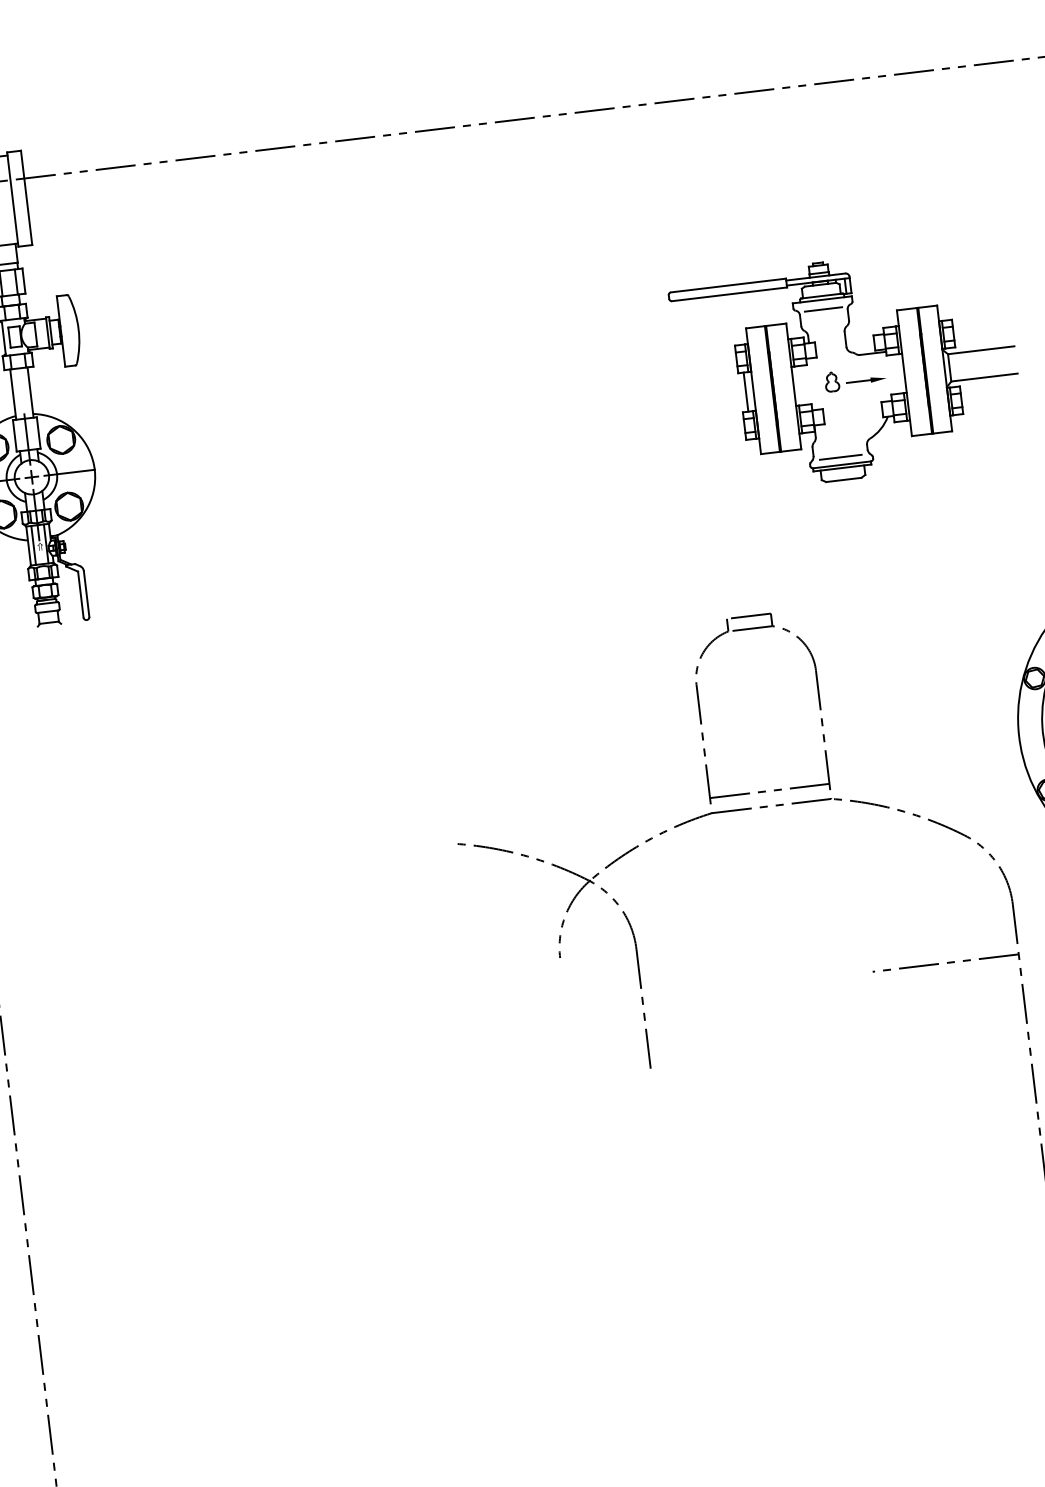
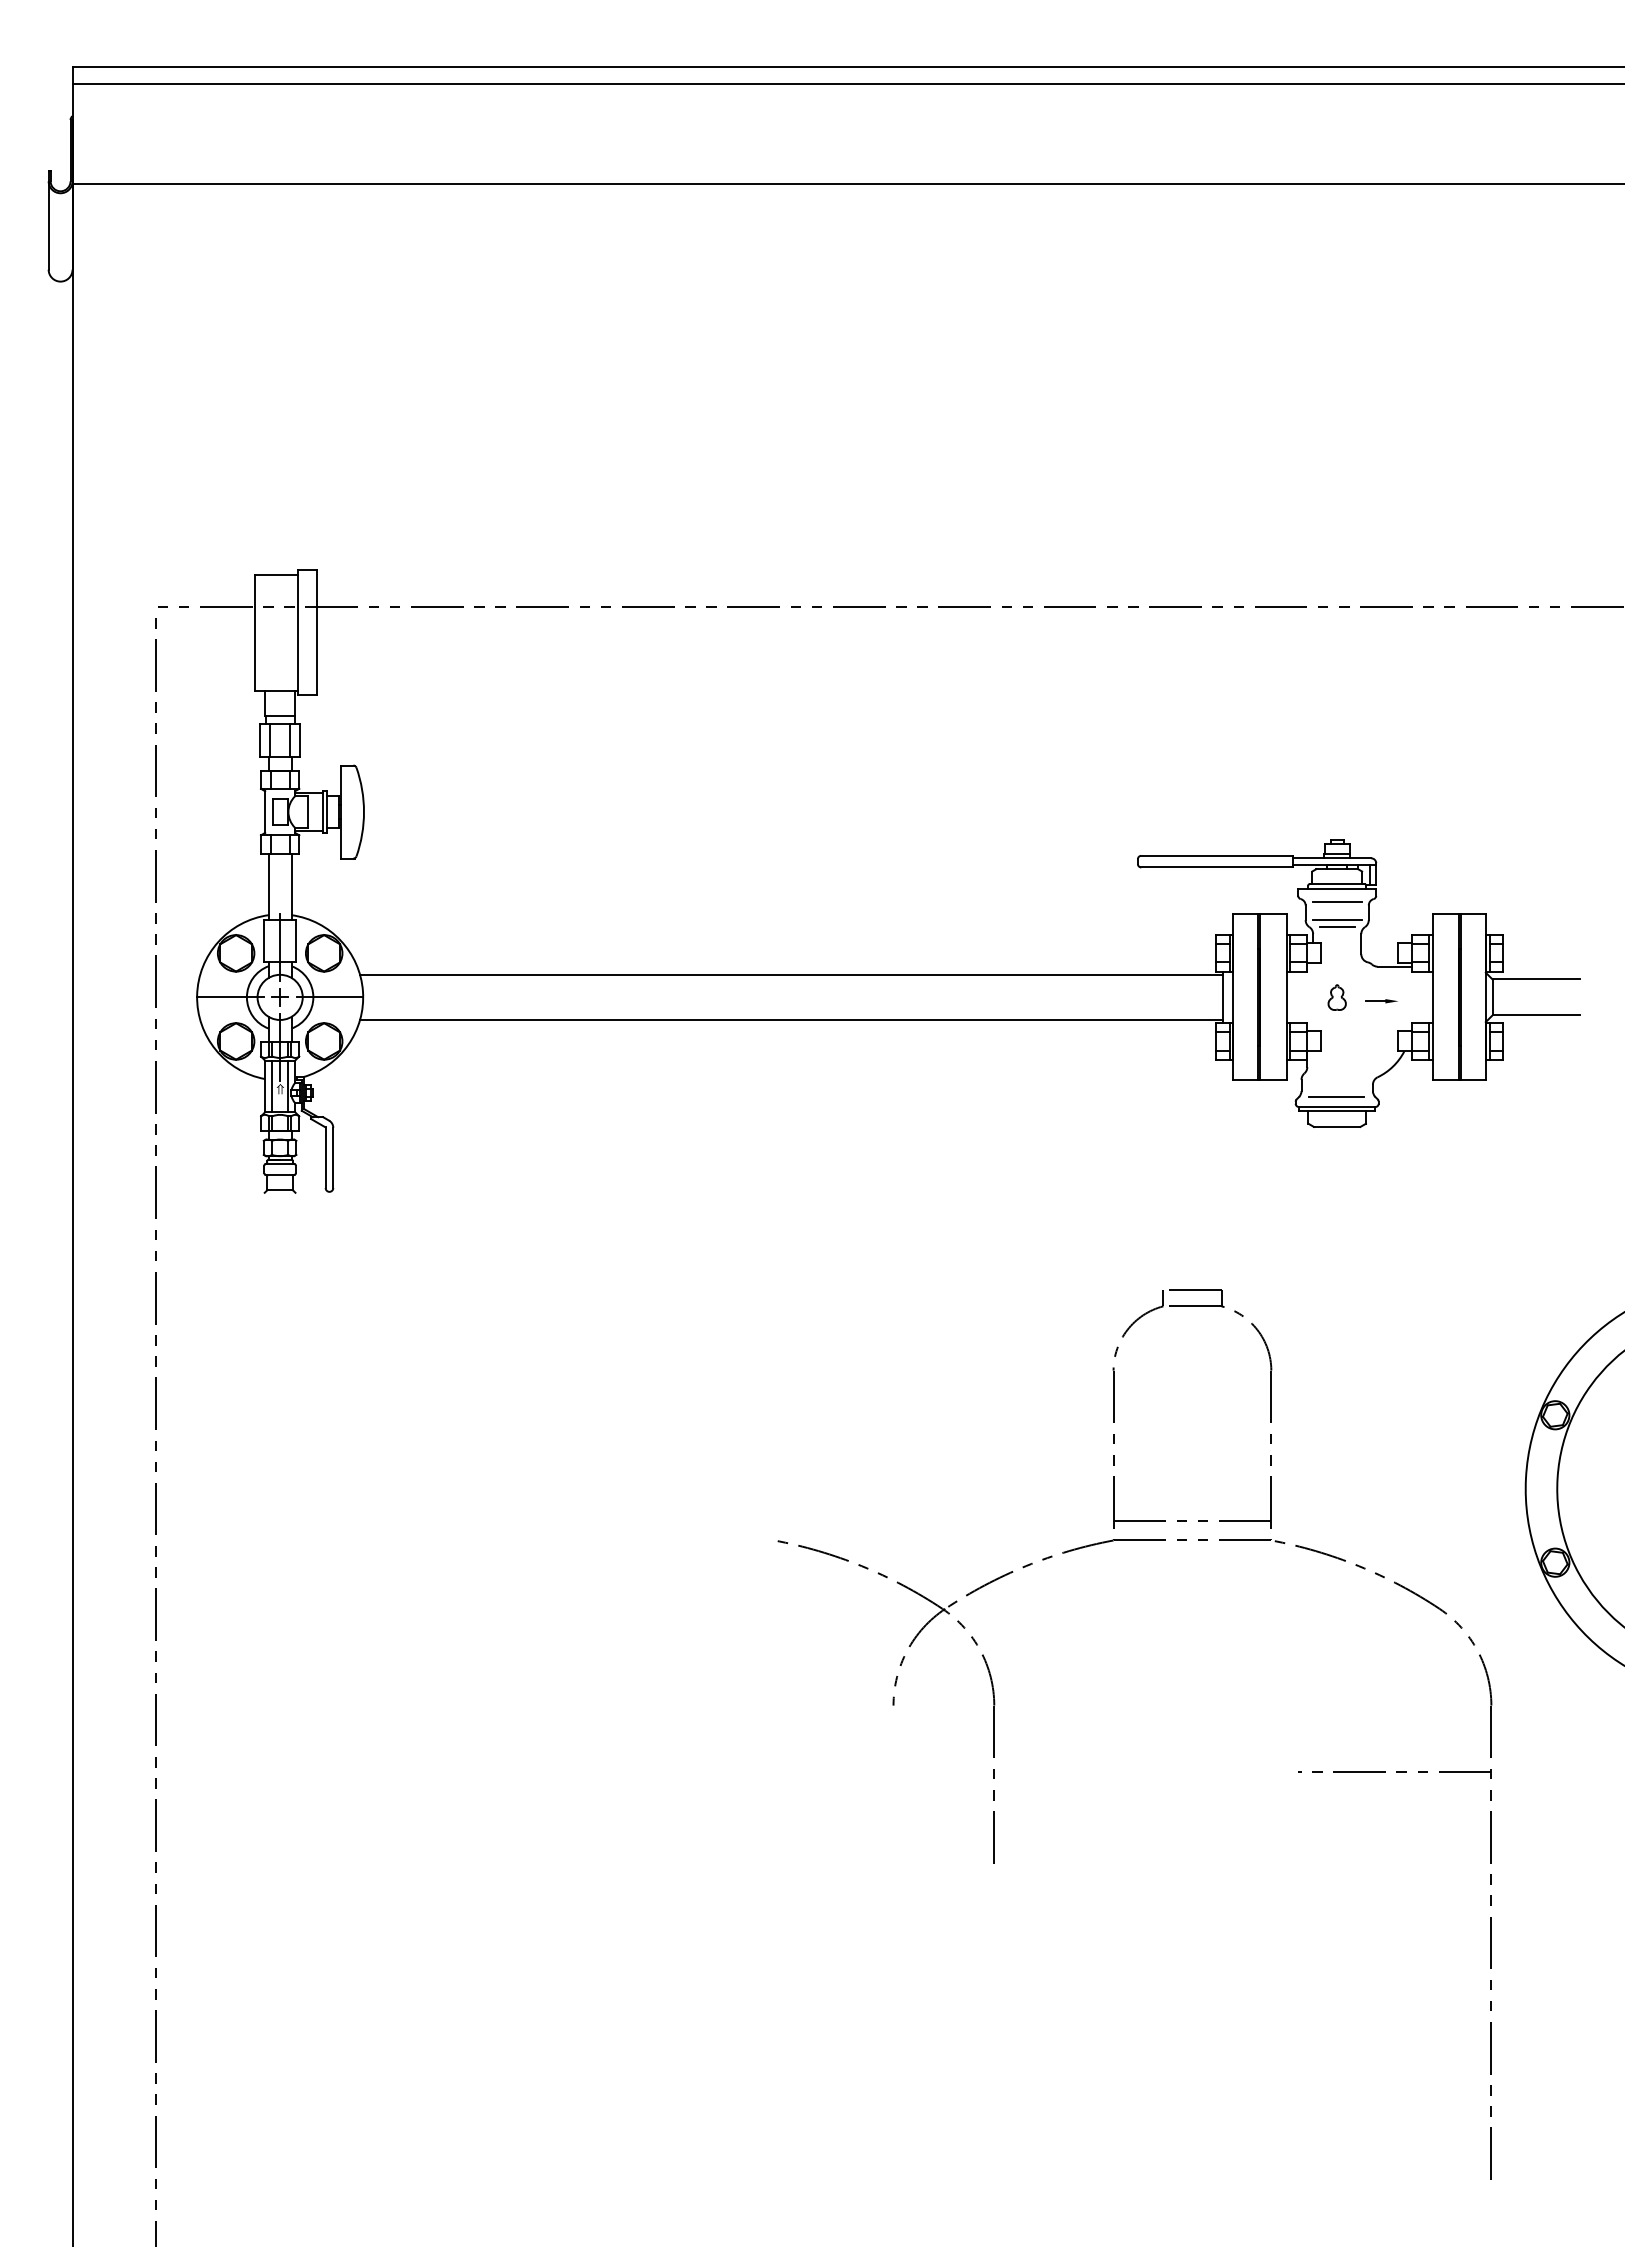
line: (824, 323) -> (1336, 920), added
line: (825, 328) -> (1336, 926), added
part: (866, 380) -> (1381, 1001), size x0.62
line: (416, 413) -> (791, 974), added
line: (421, 448) -> (791, 1020), added

